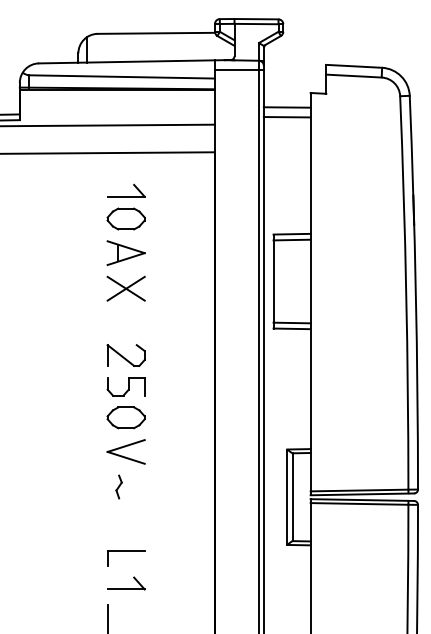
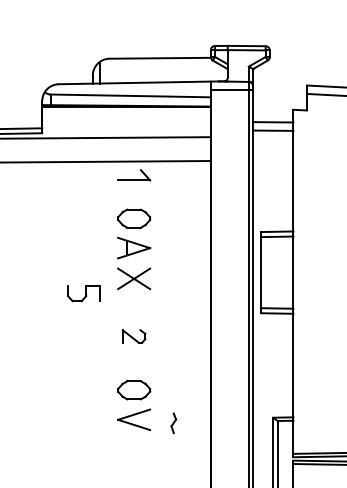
part: (126, 190) -> (134, 175), moved
part: (125, 355) -> (133, 336), size x0.7
part: (125, 386) -> (83, 293), moved
part: (118, 486) -> (173, 422), moved

